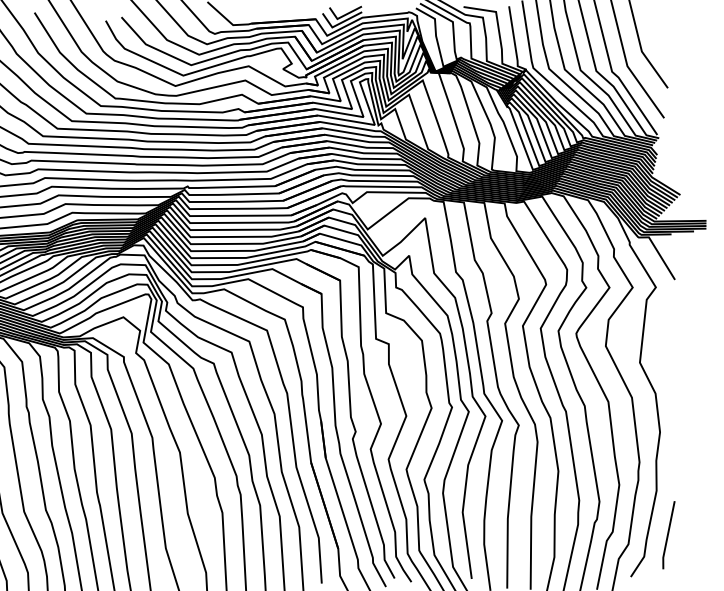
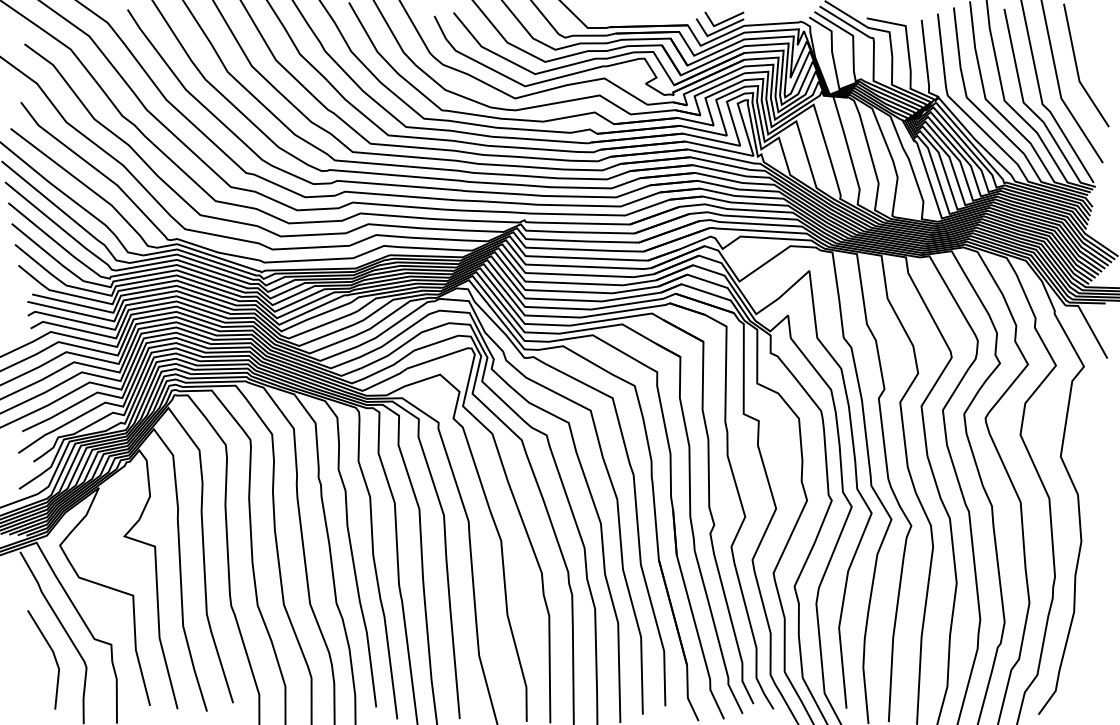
line: (668, 535) -> (1086, 666), removed

